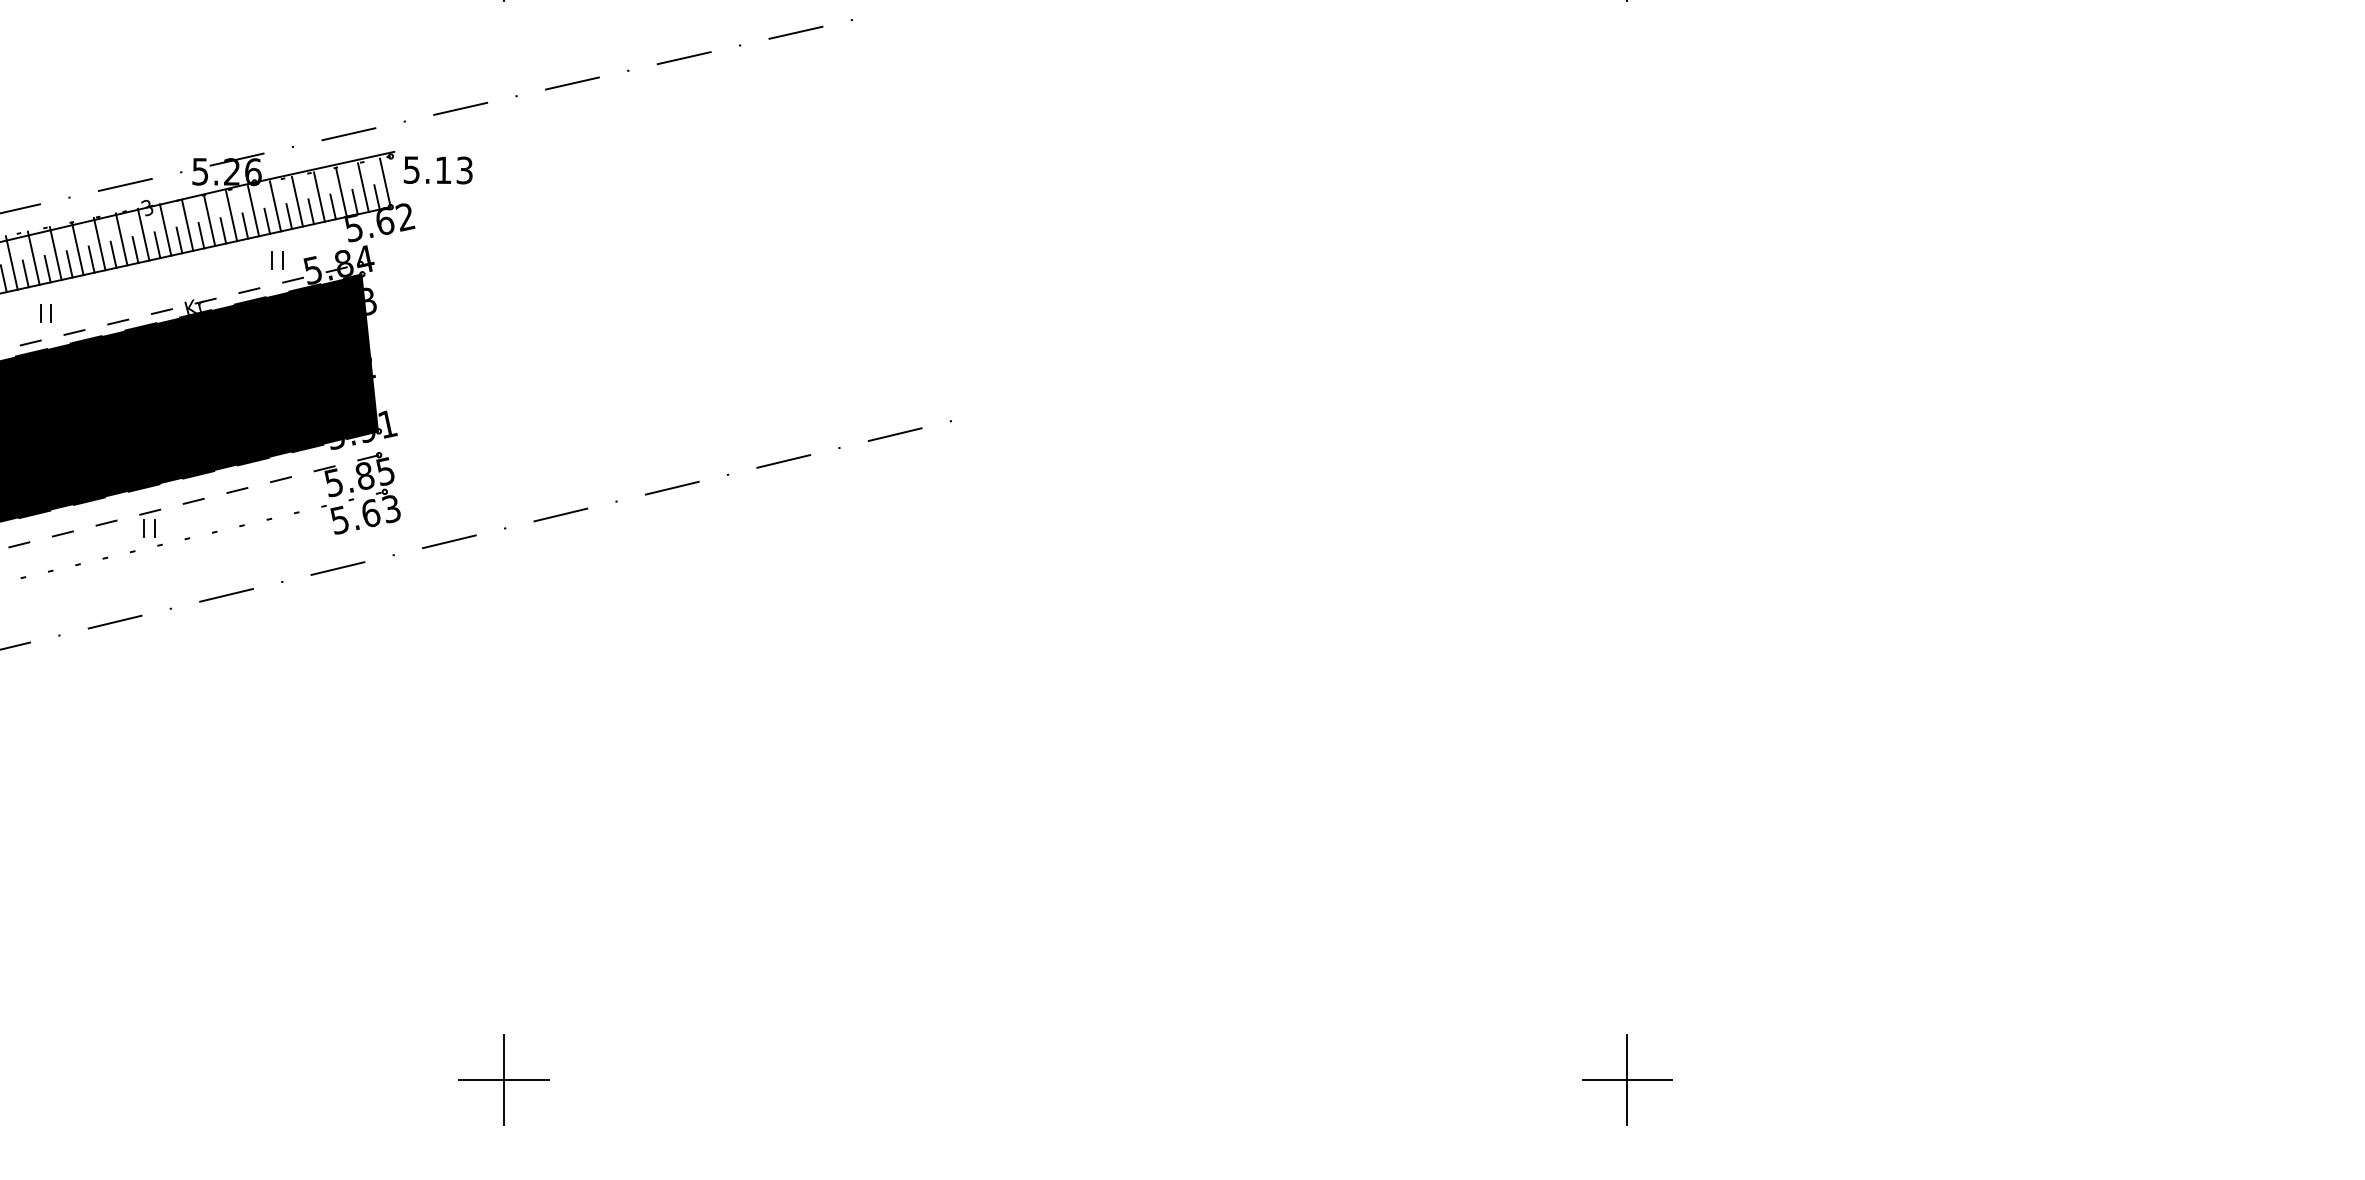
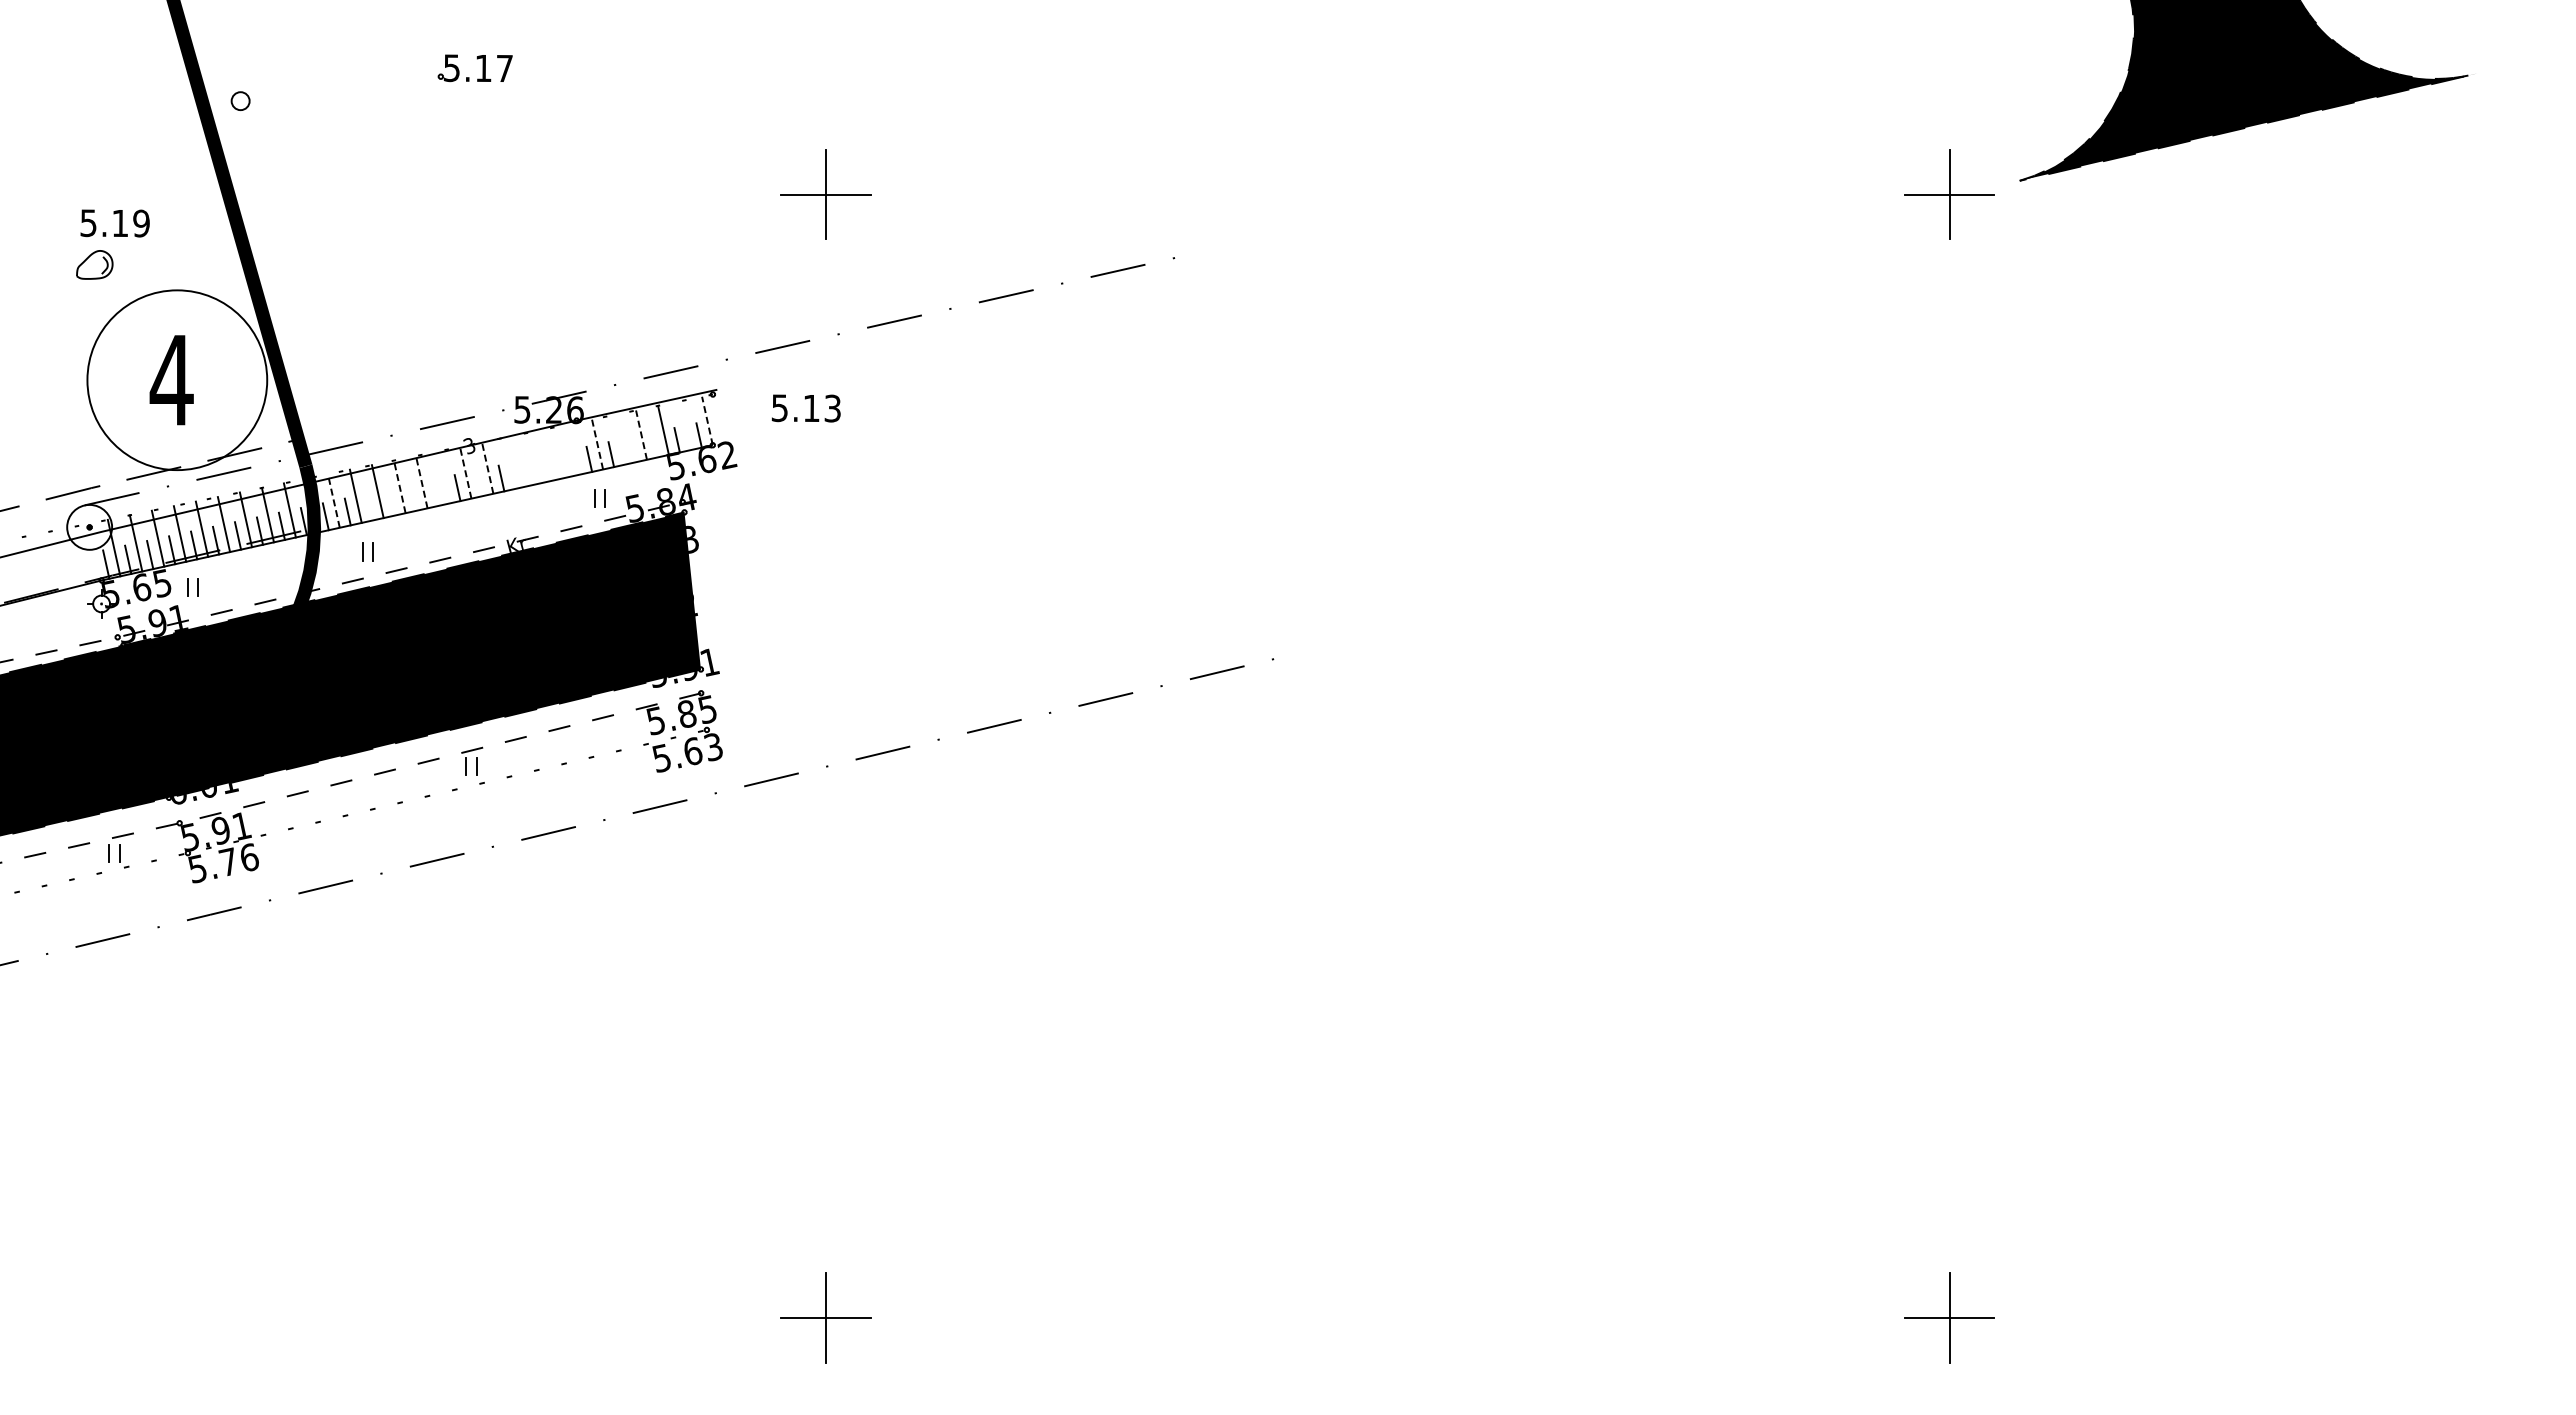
text: (437, 170) -> (805, 408), moved
line: (385, 183) -> (707, 421), solid -> dashed
line: (363, 187) -> (685, 425), removed
line: (319, 196) -> (641, 434), solid -> dashed
line: (297, 201) -> (619, 439), removed
line: (275, 206) -> (597, 444), solid -> dashed
line: (332, 206) -> (654, 444), removed
line: (253, 211) -> (575, 449), removed
line: (311, 211) -> (633, 449), removed
line: (231, 215) -> (553, 453), removed
line: (209, 220) -> (531, 458), removed
line: (187, 224) -> (509, 462), removed
line: (245, 225) -> (567, 463), removed
line: (165, 229) -> (487, 467), solid -> dashed
line: (223, 230) -> (545, 468), removed
line: (143, 234) -> (465, 472), solid -> dashed
line: (201, 235) -> (523, 473), removed
line: (121, 239) -> (443, 477), removed
line: (99, 244) -> (421, 482), solid -> dashed
line: (157, 245) -> (479, 483), removed
line: (77, 248) -> (399, 486), solid -> dashed
line: (113, 254) -> (435, 492), removed
line: (91, 259) -> (413, 497), removed
line: (11, 262) -> (333, 500), solid -> dashed
line: (69, 264) -> (391, 502), removed
line: (47, 268) -> (369, 506), removed

